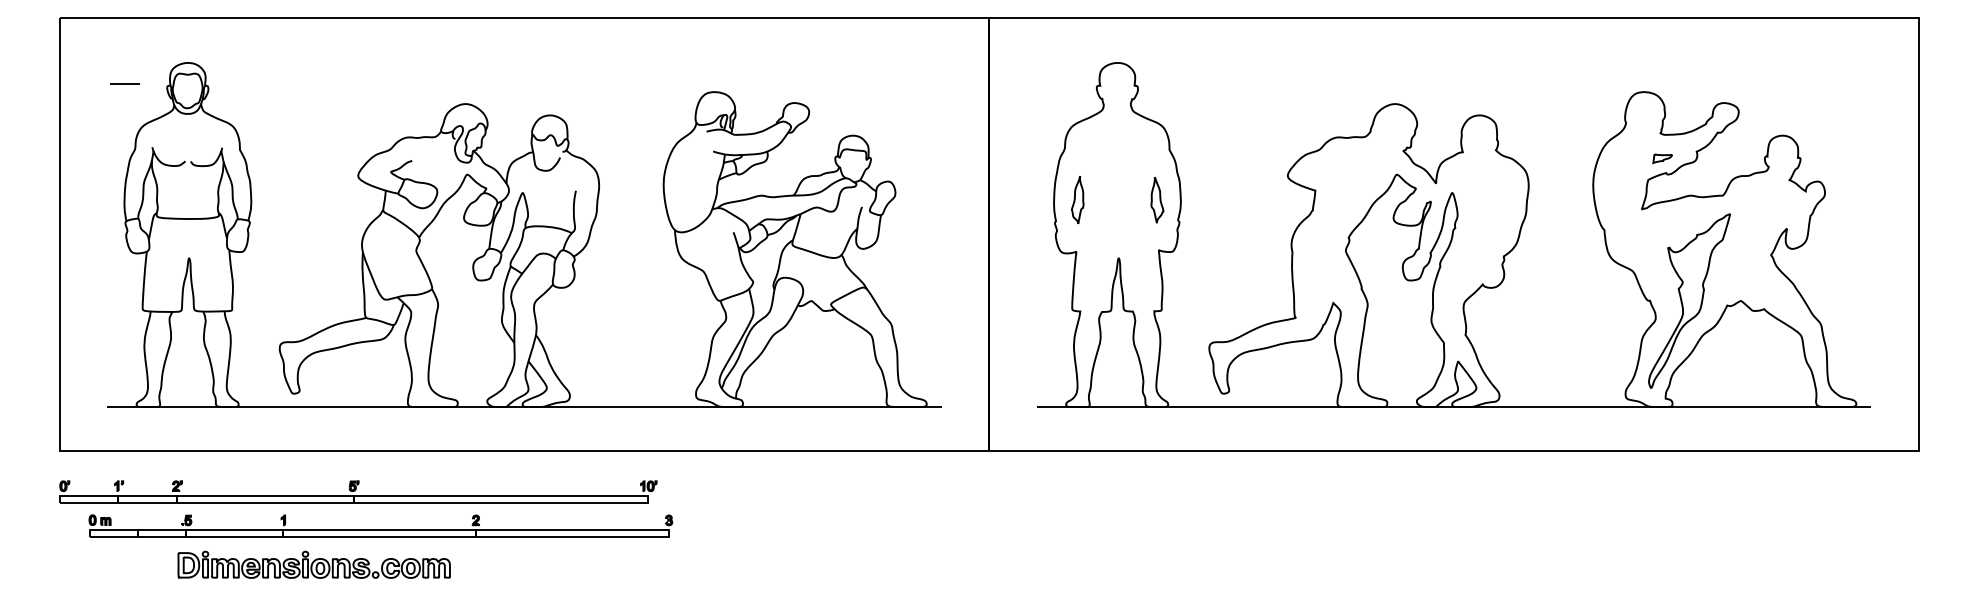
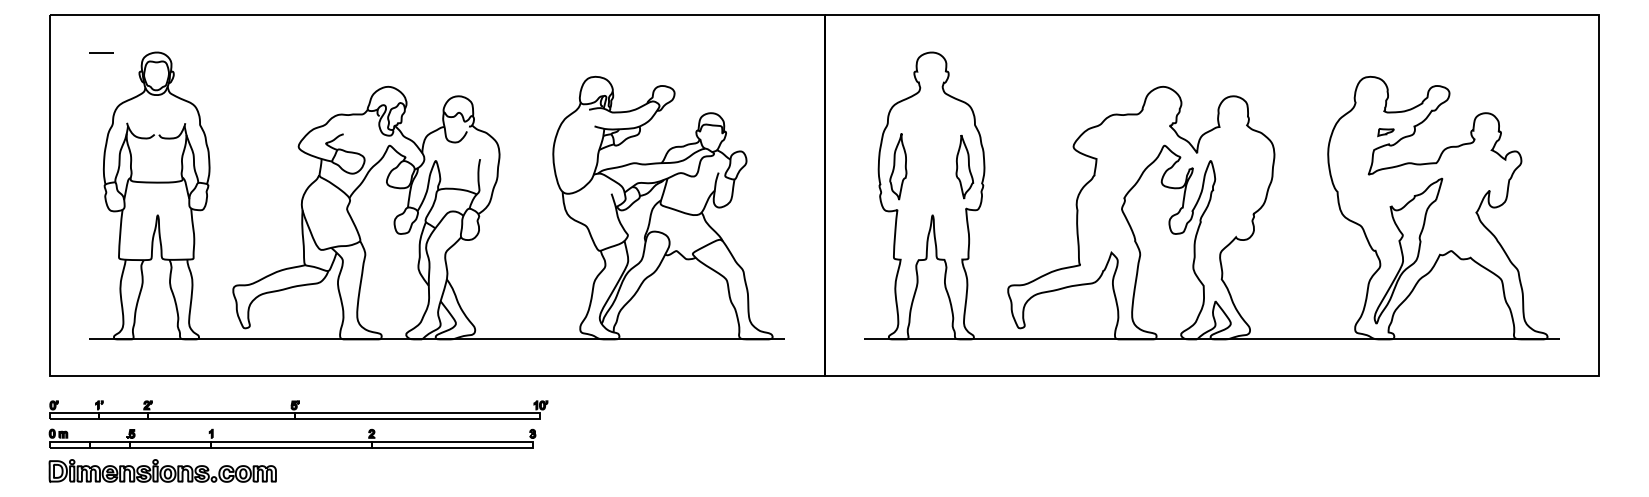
line: (124, 83) -> (101, 53), moved
part: (1077, 199) -> (898, 166), size x1.67
part: (1157, 199) -> (964, 166), size x1.67
part: (380, 525) -> (292, 438), moved
part: (313, 564) -> (162, 470), moved

